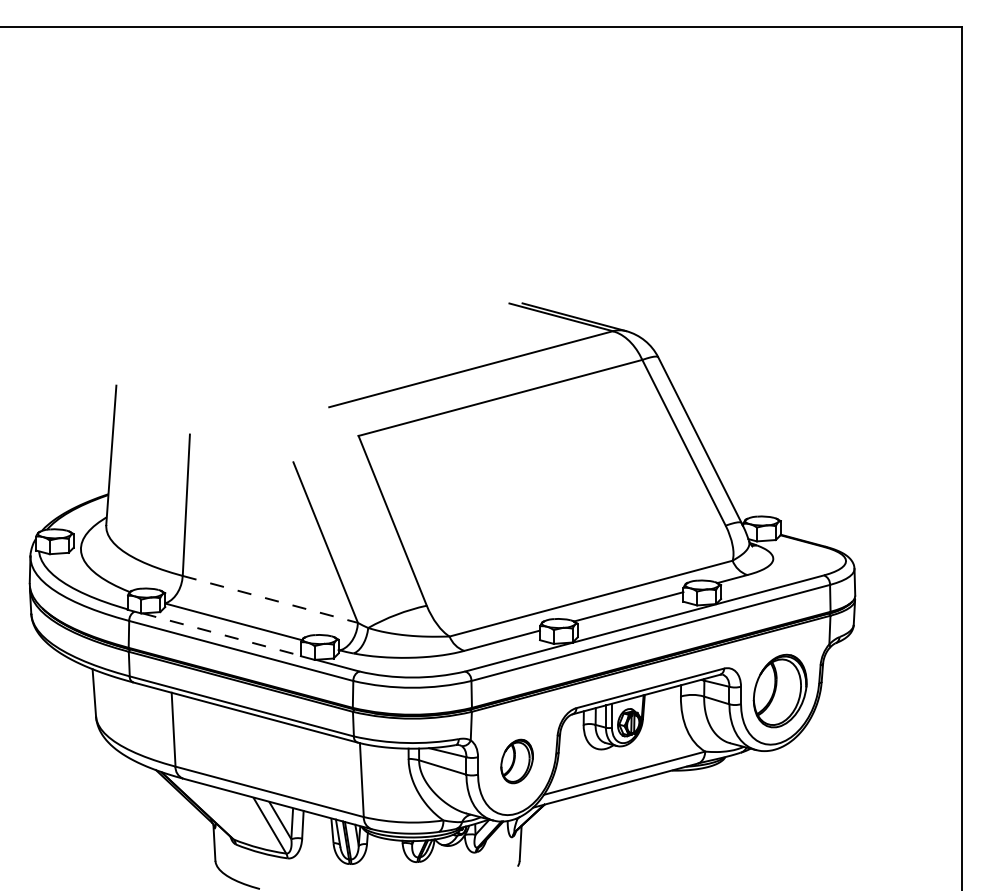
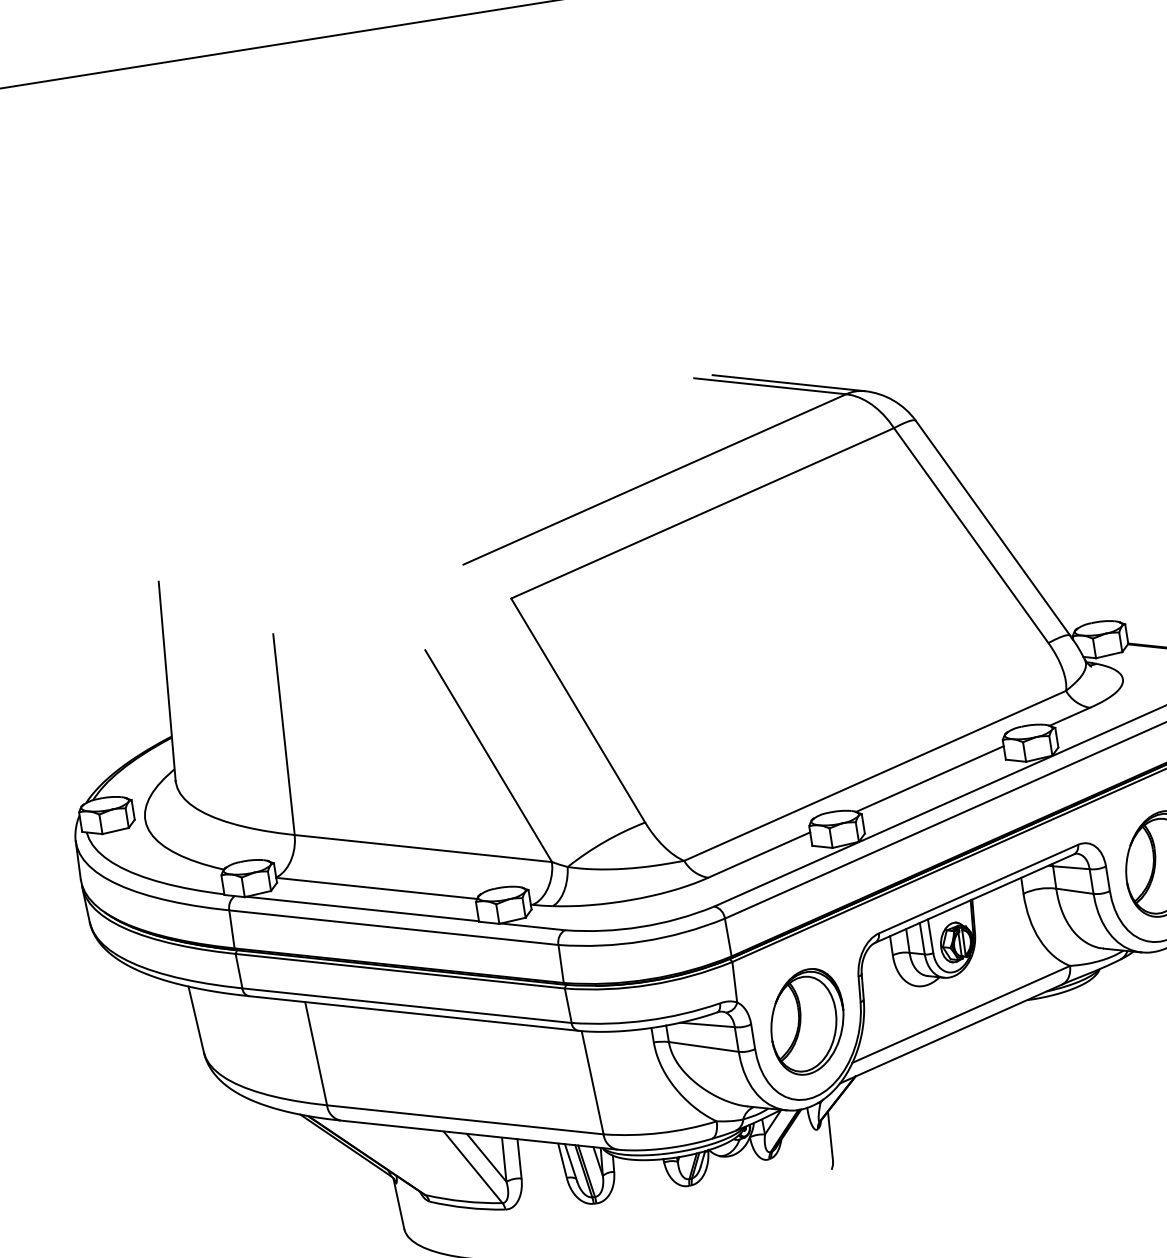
line: (270, 599) -> (423, 848), dashed -> solid
line: (221, 634) -> (362, 908), dashed -> solid
part: (516, 761) -> (806, 1022), size x1.67

